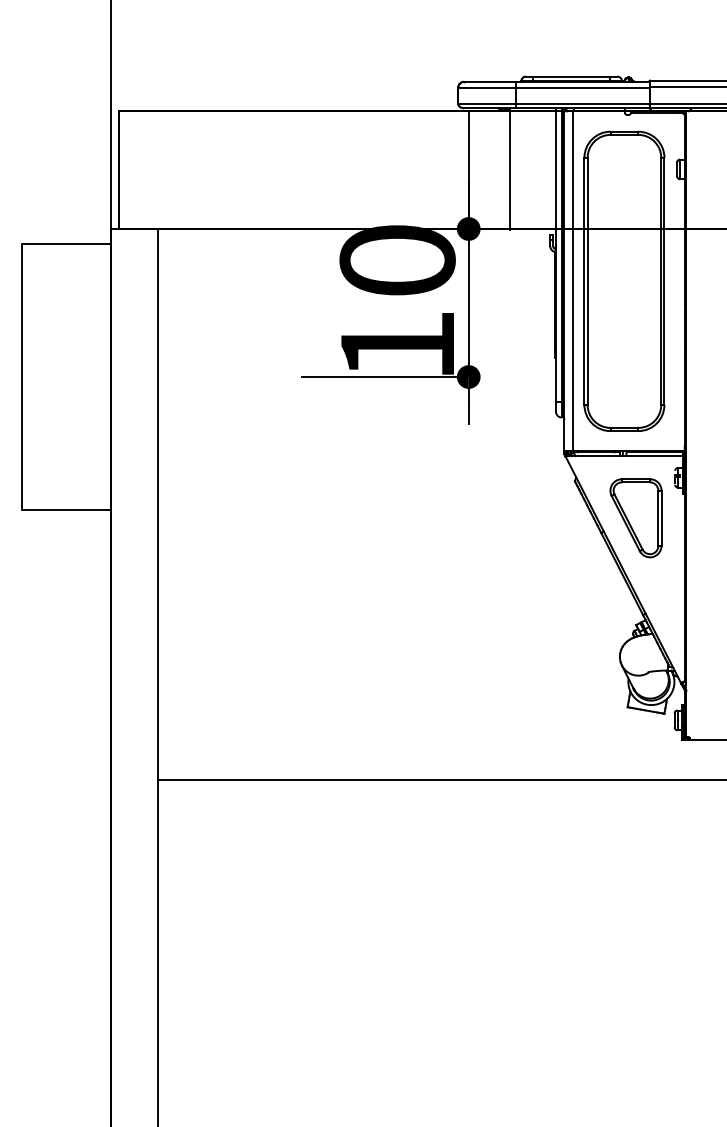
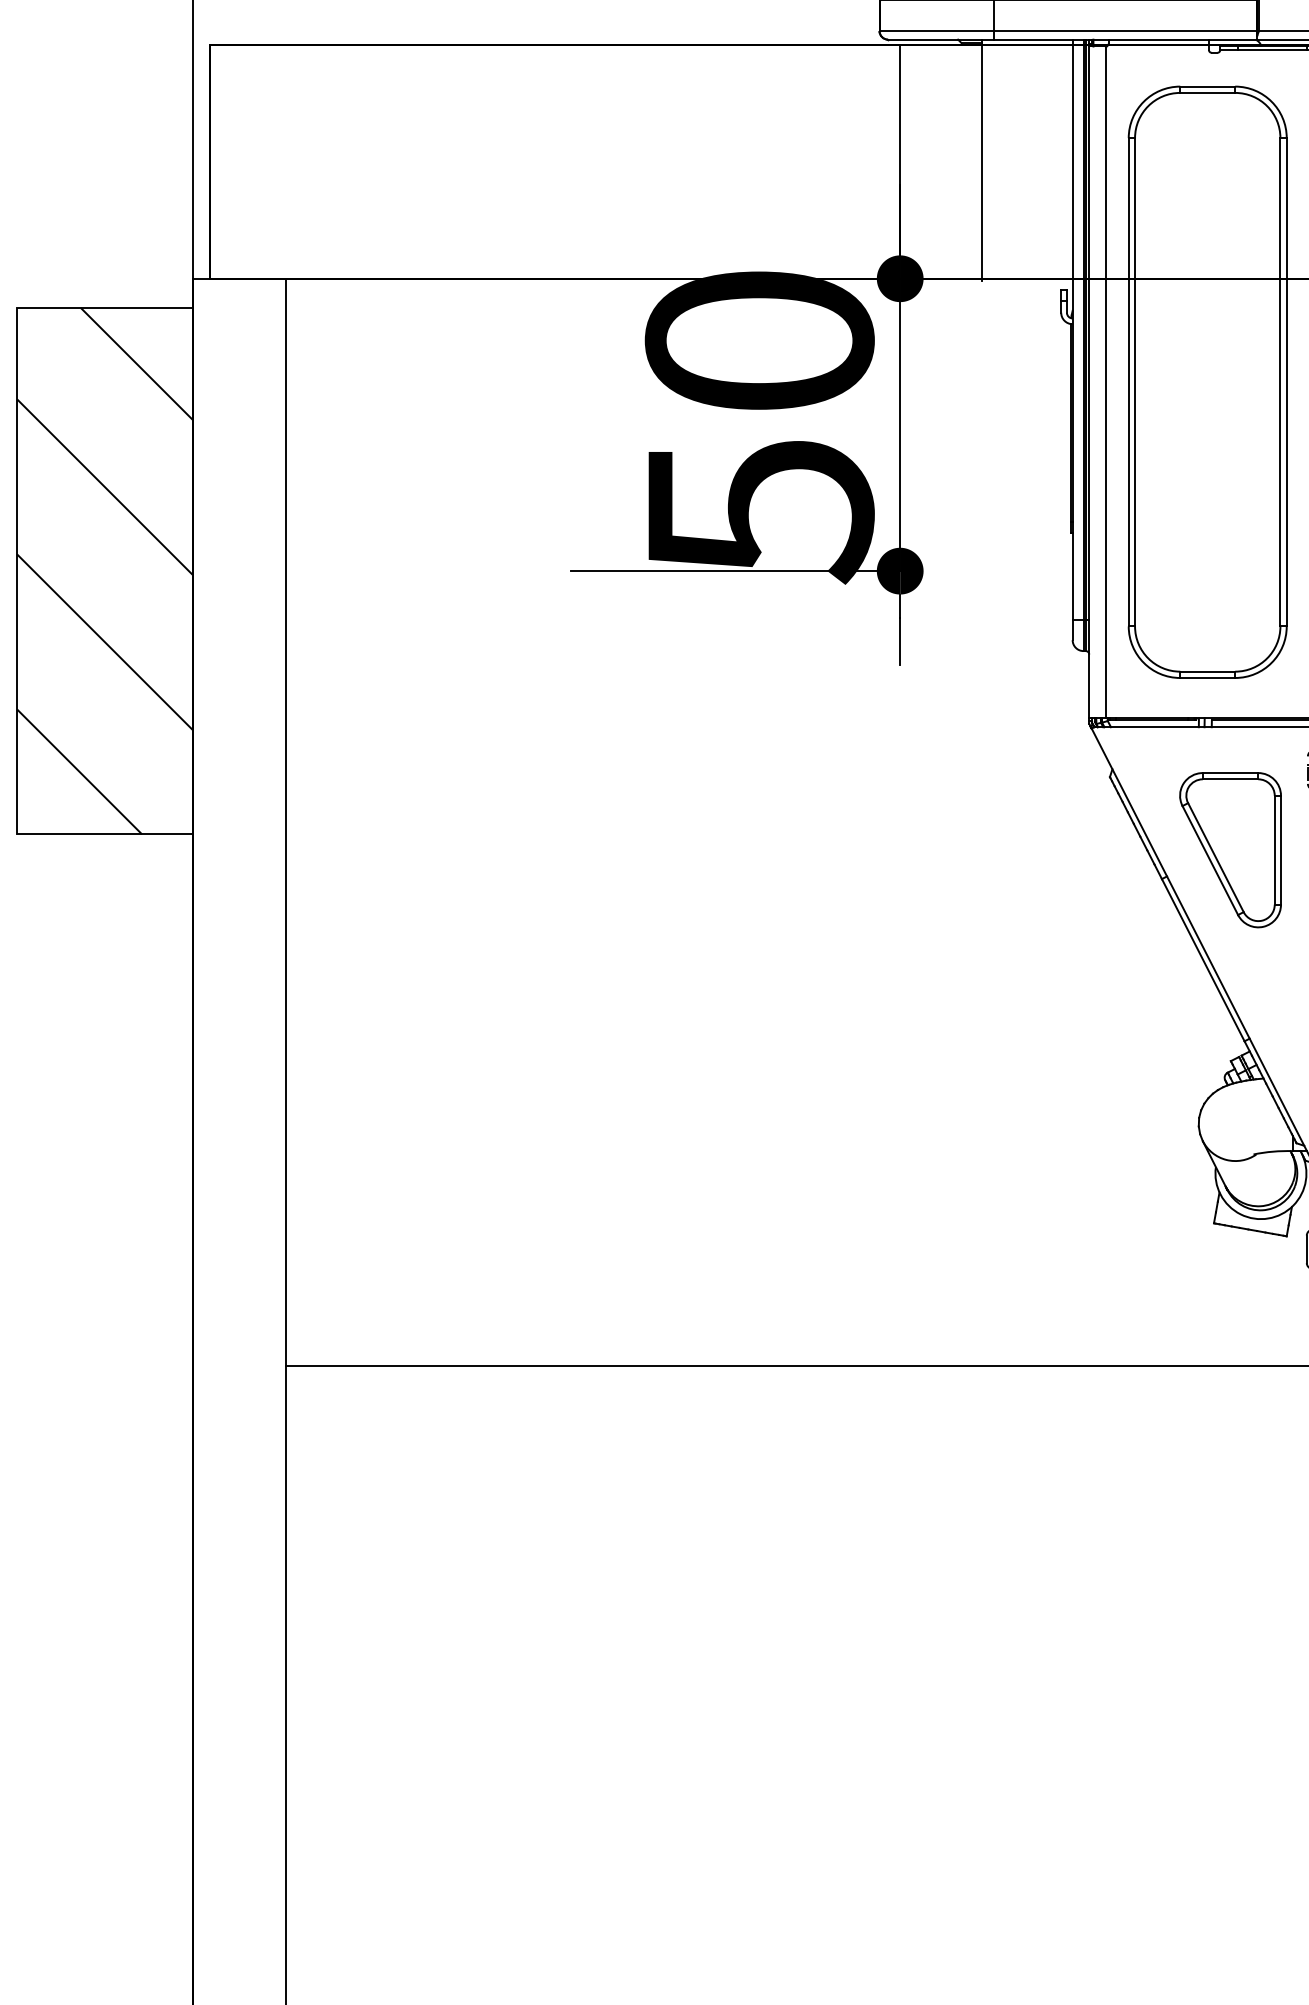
text: (398, 347) -> (761, 512), 10 -> 50
hatch: (65, 376) -> (103, 570), added

